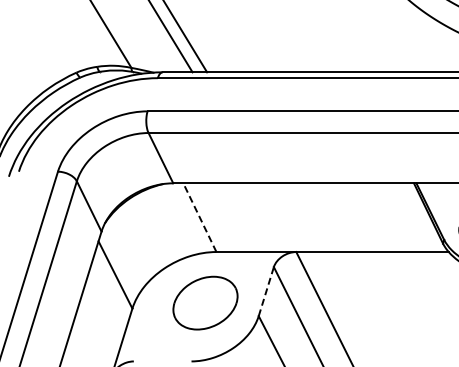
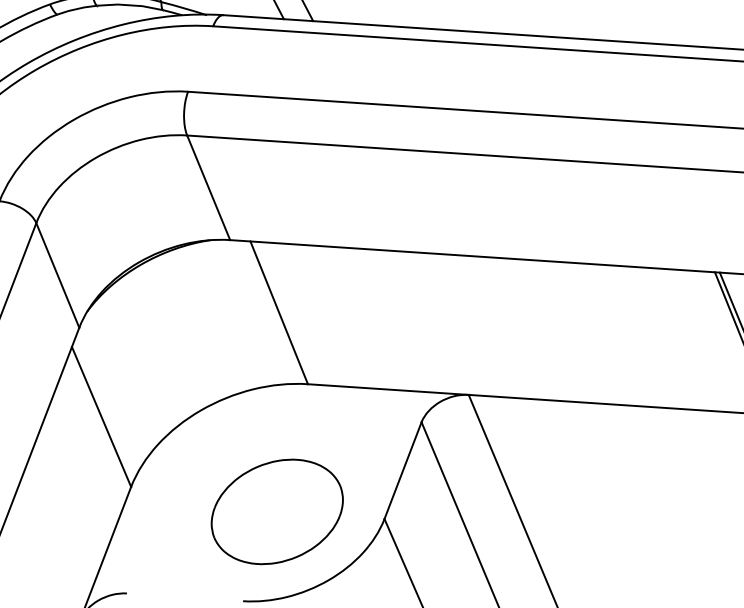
line: (199, 217) -> (278, 312), dashed -> solid
line: (266, 291) -> (403, 470), dashed -> solid
part: (205, 302) -> (277, 510), moved

